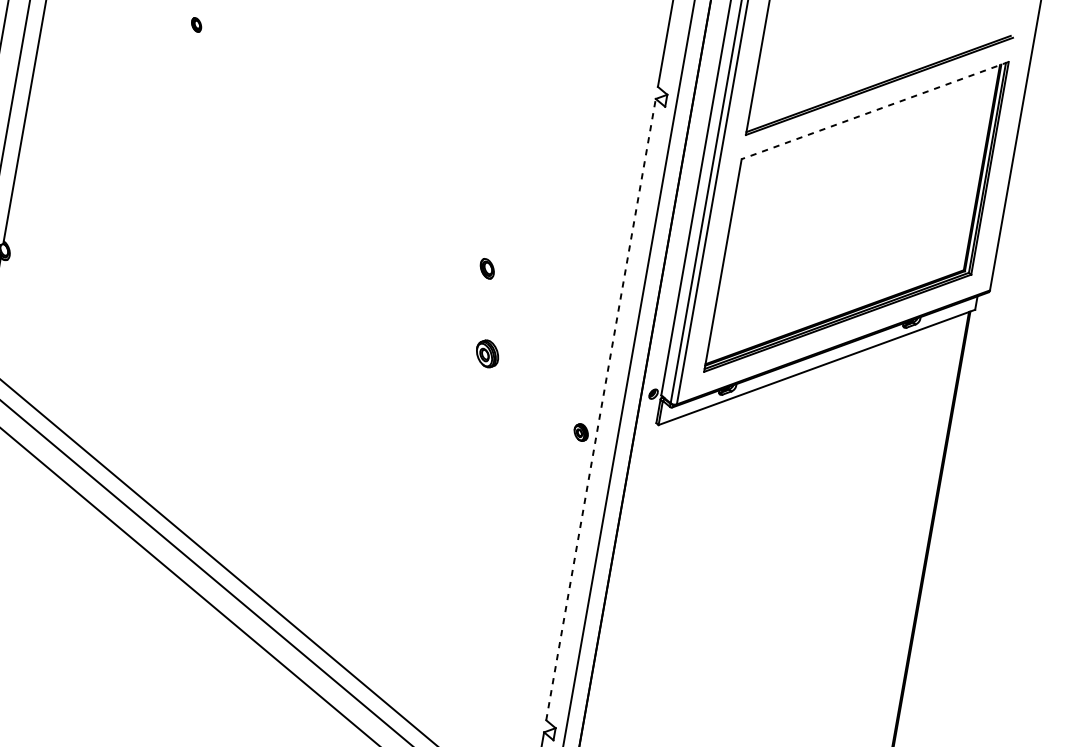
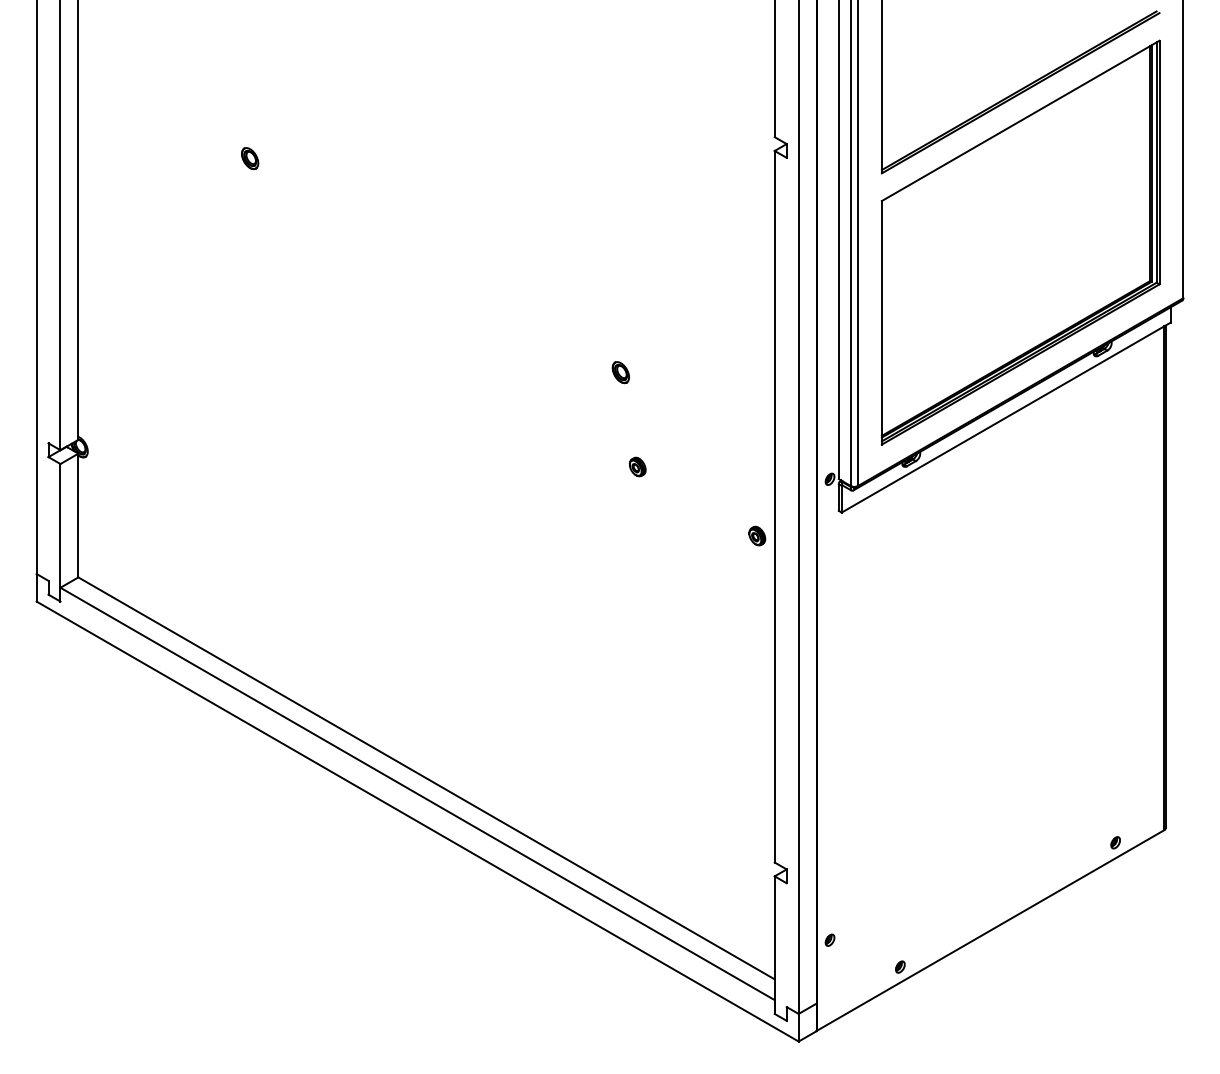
part: (196, 24) -> (250, 158), size x1.43
line: (874, 111) -> (1020, 121), dashed -> solid
part: (487, 353) -> (637, 466), size x0.62
line: (600, 409) -> (774, 506), dashed -> solid

